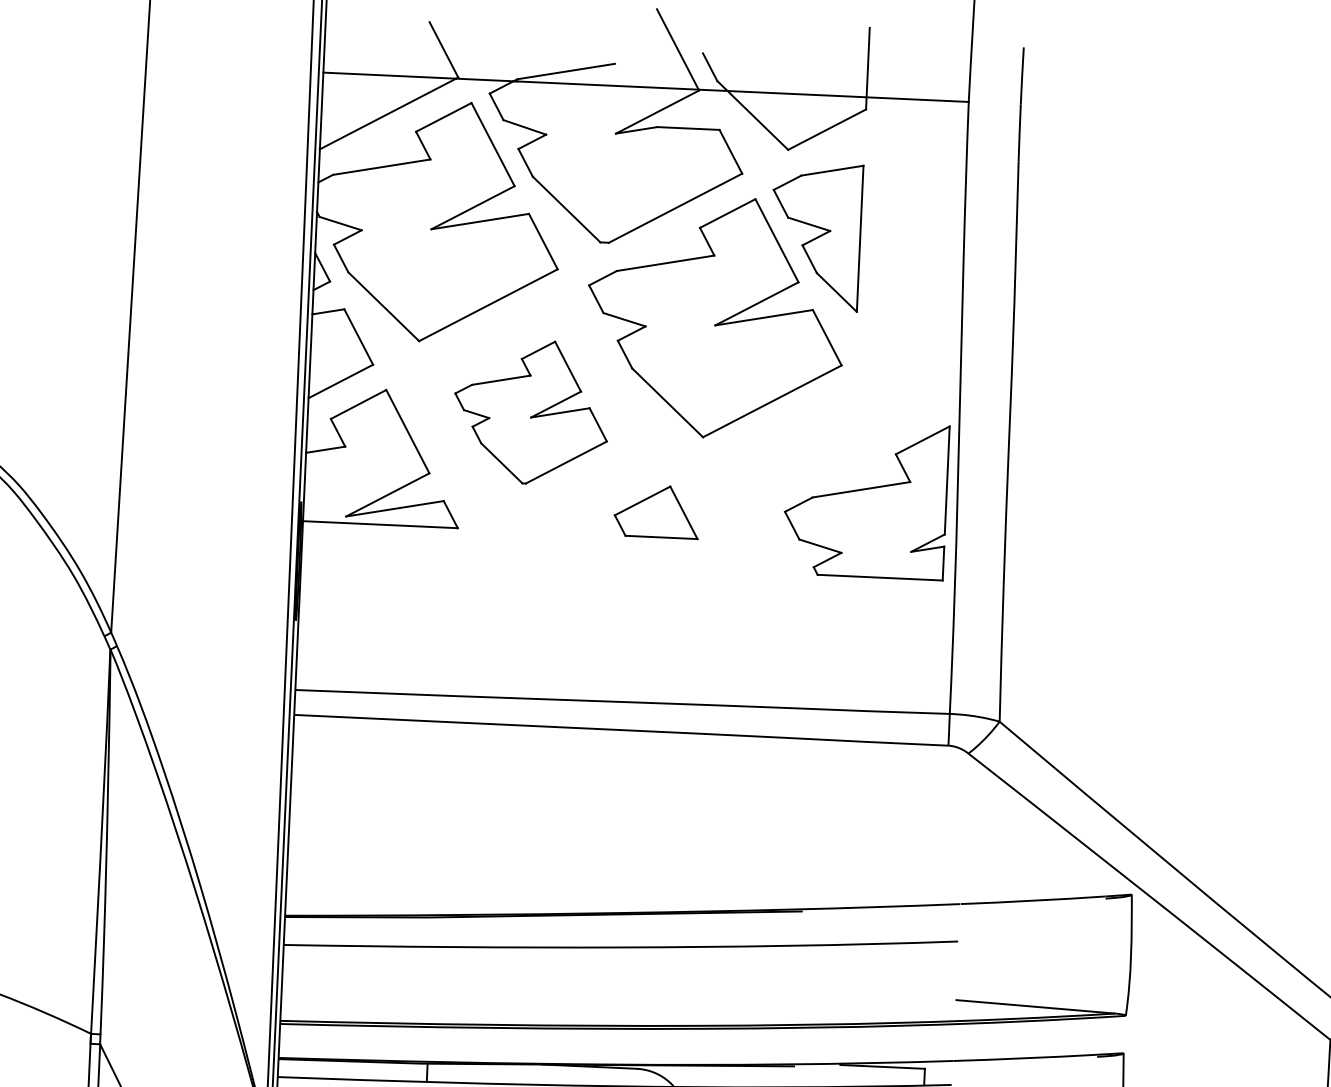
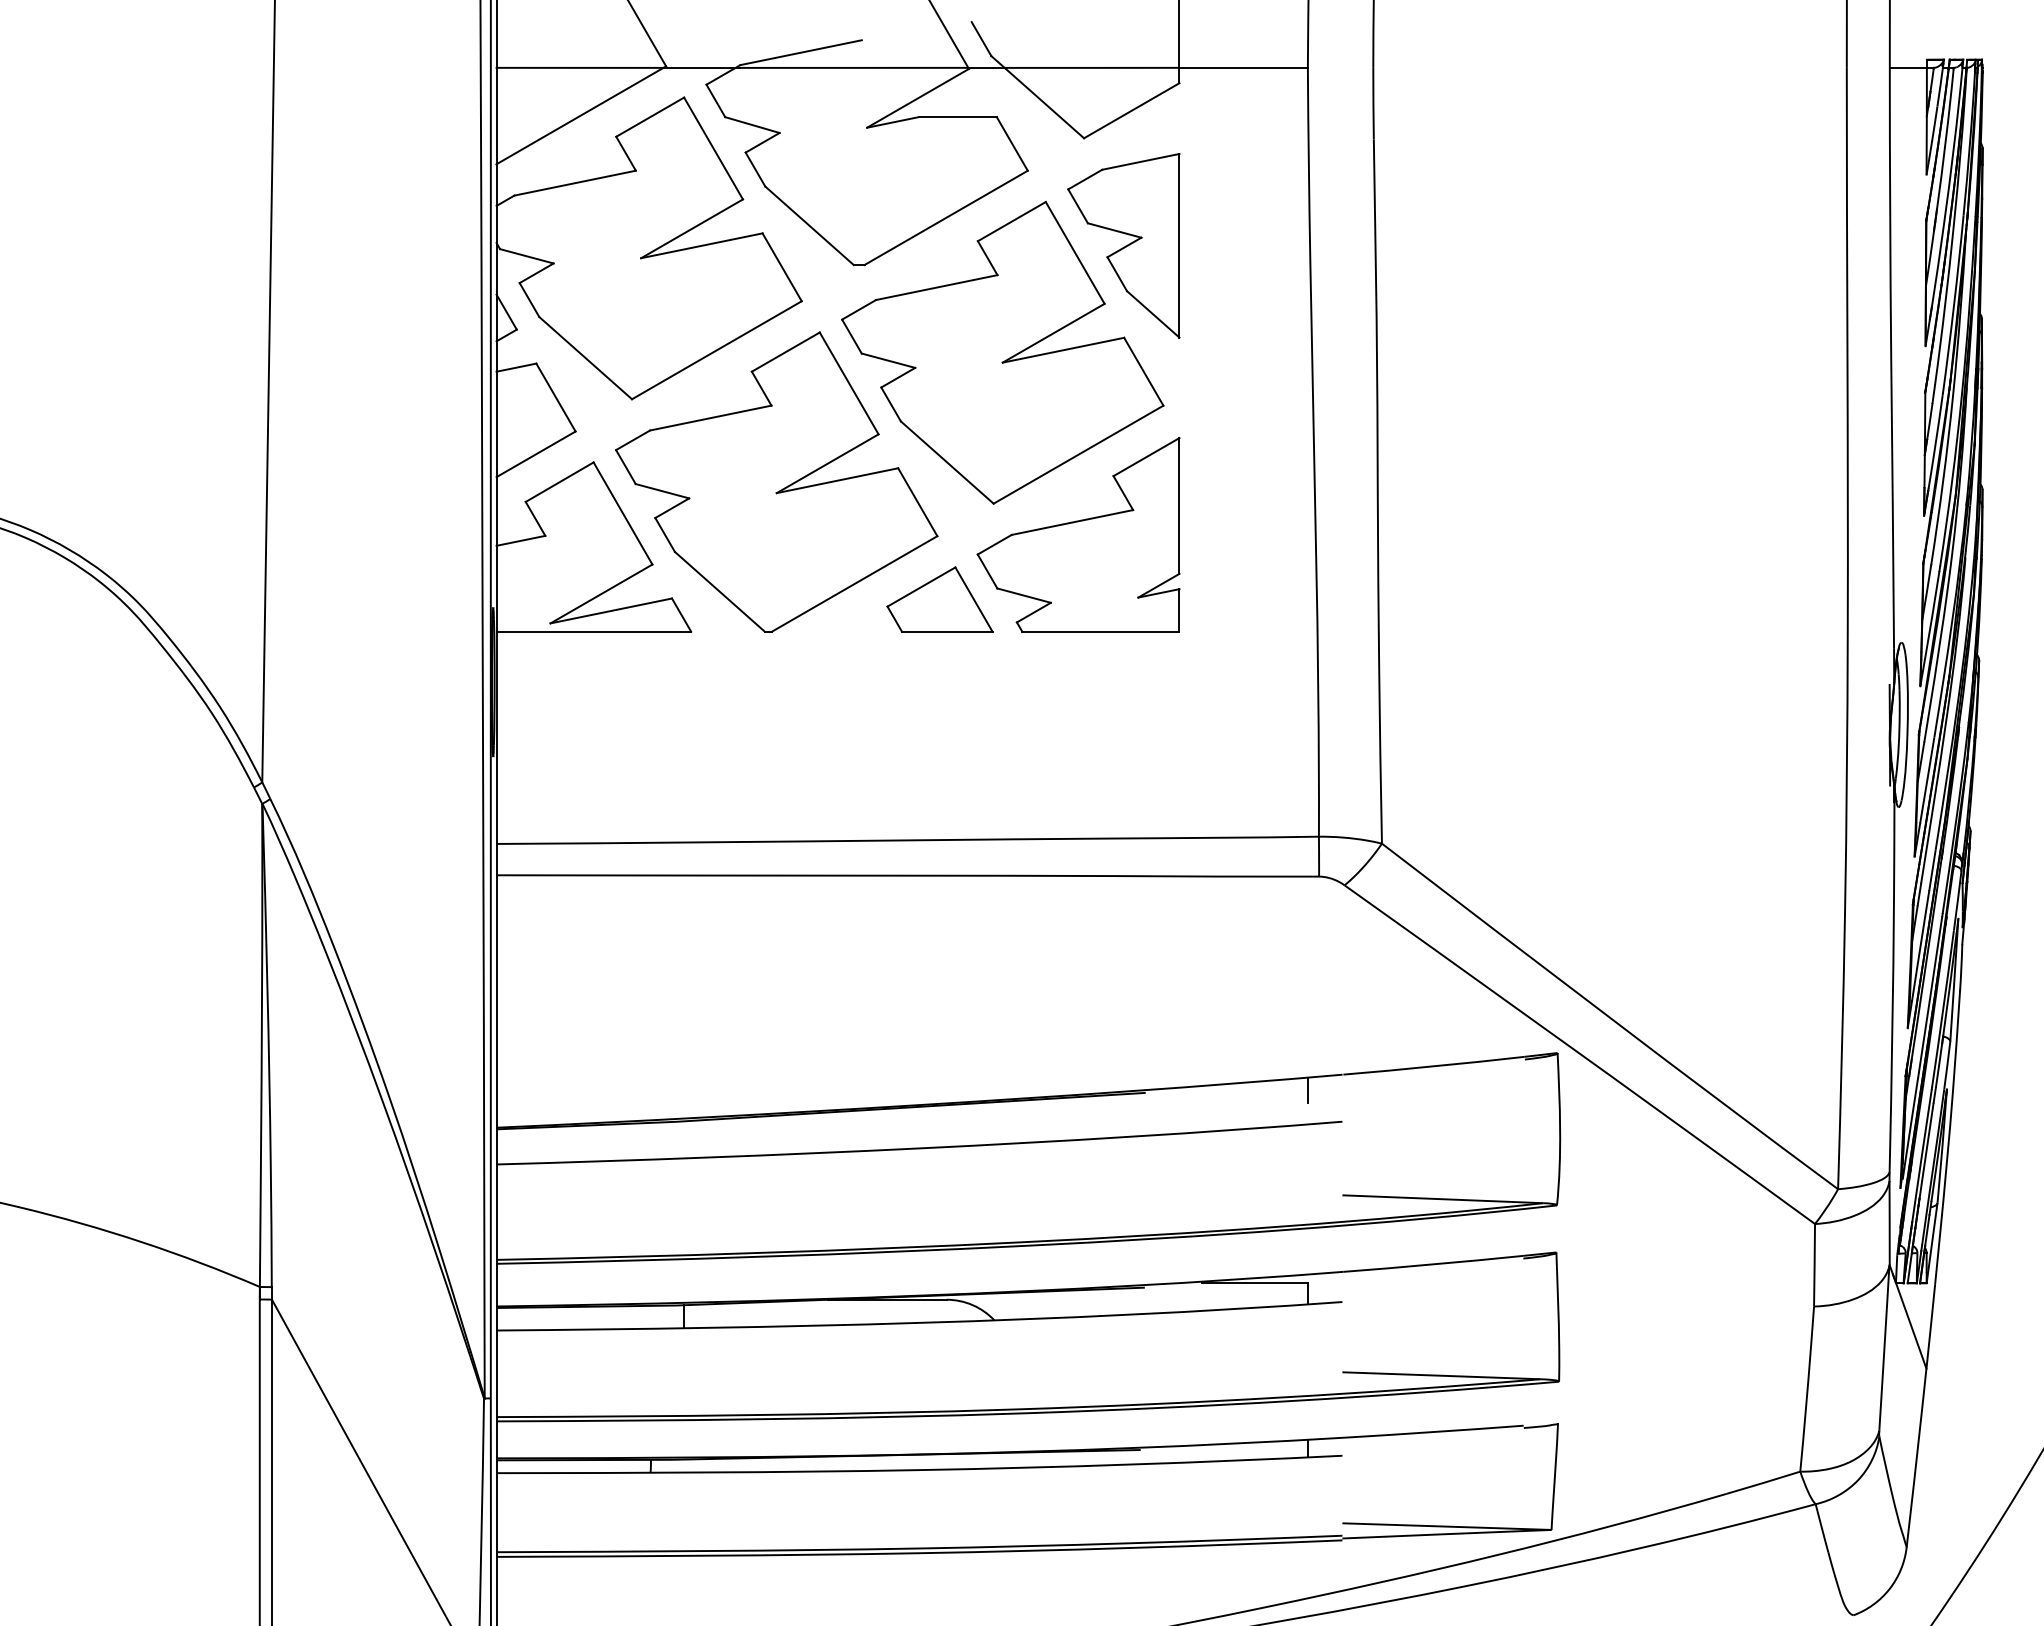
part: (531, 411) -> (776, 481), size x1.67
part: (865, 499) -> (1078, 534), moved
line: (931, 915) -> (1307, 1090), added

